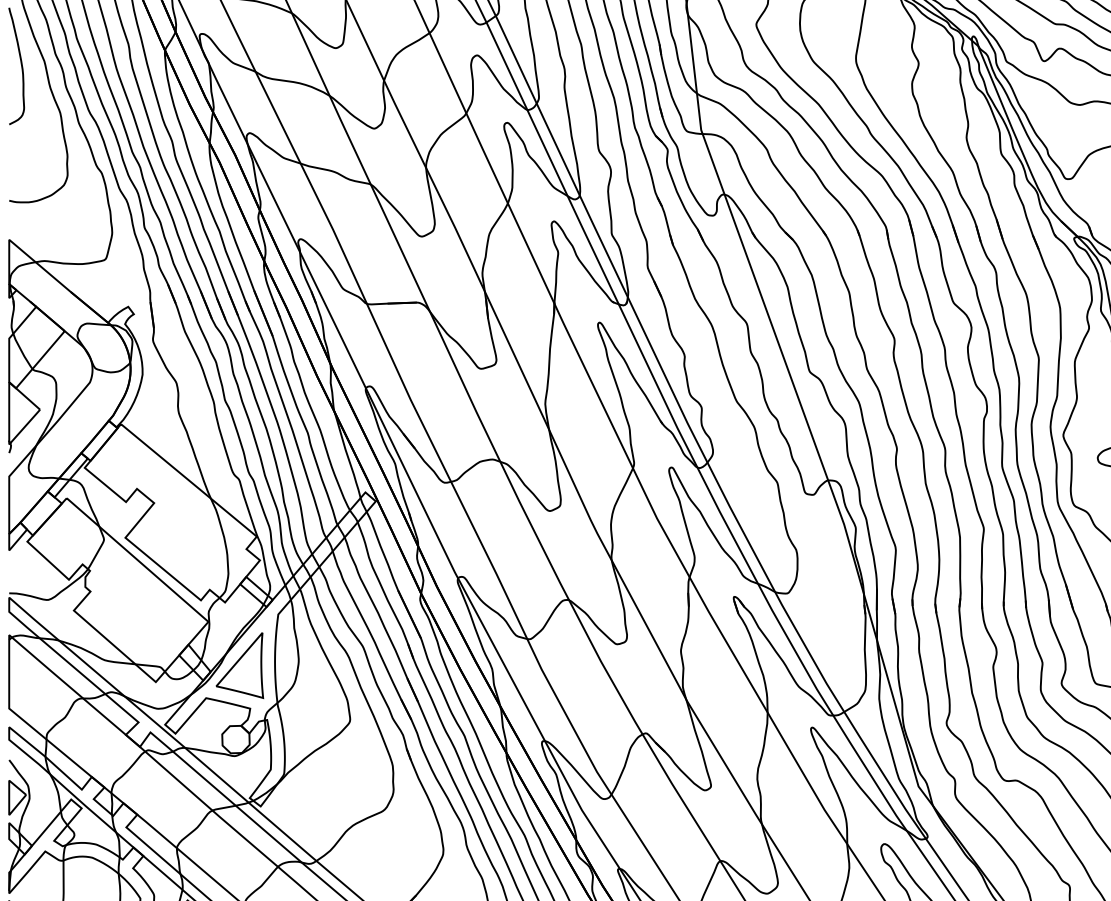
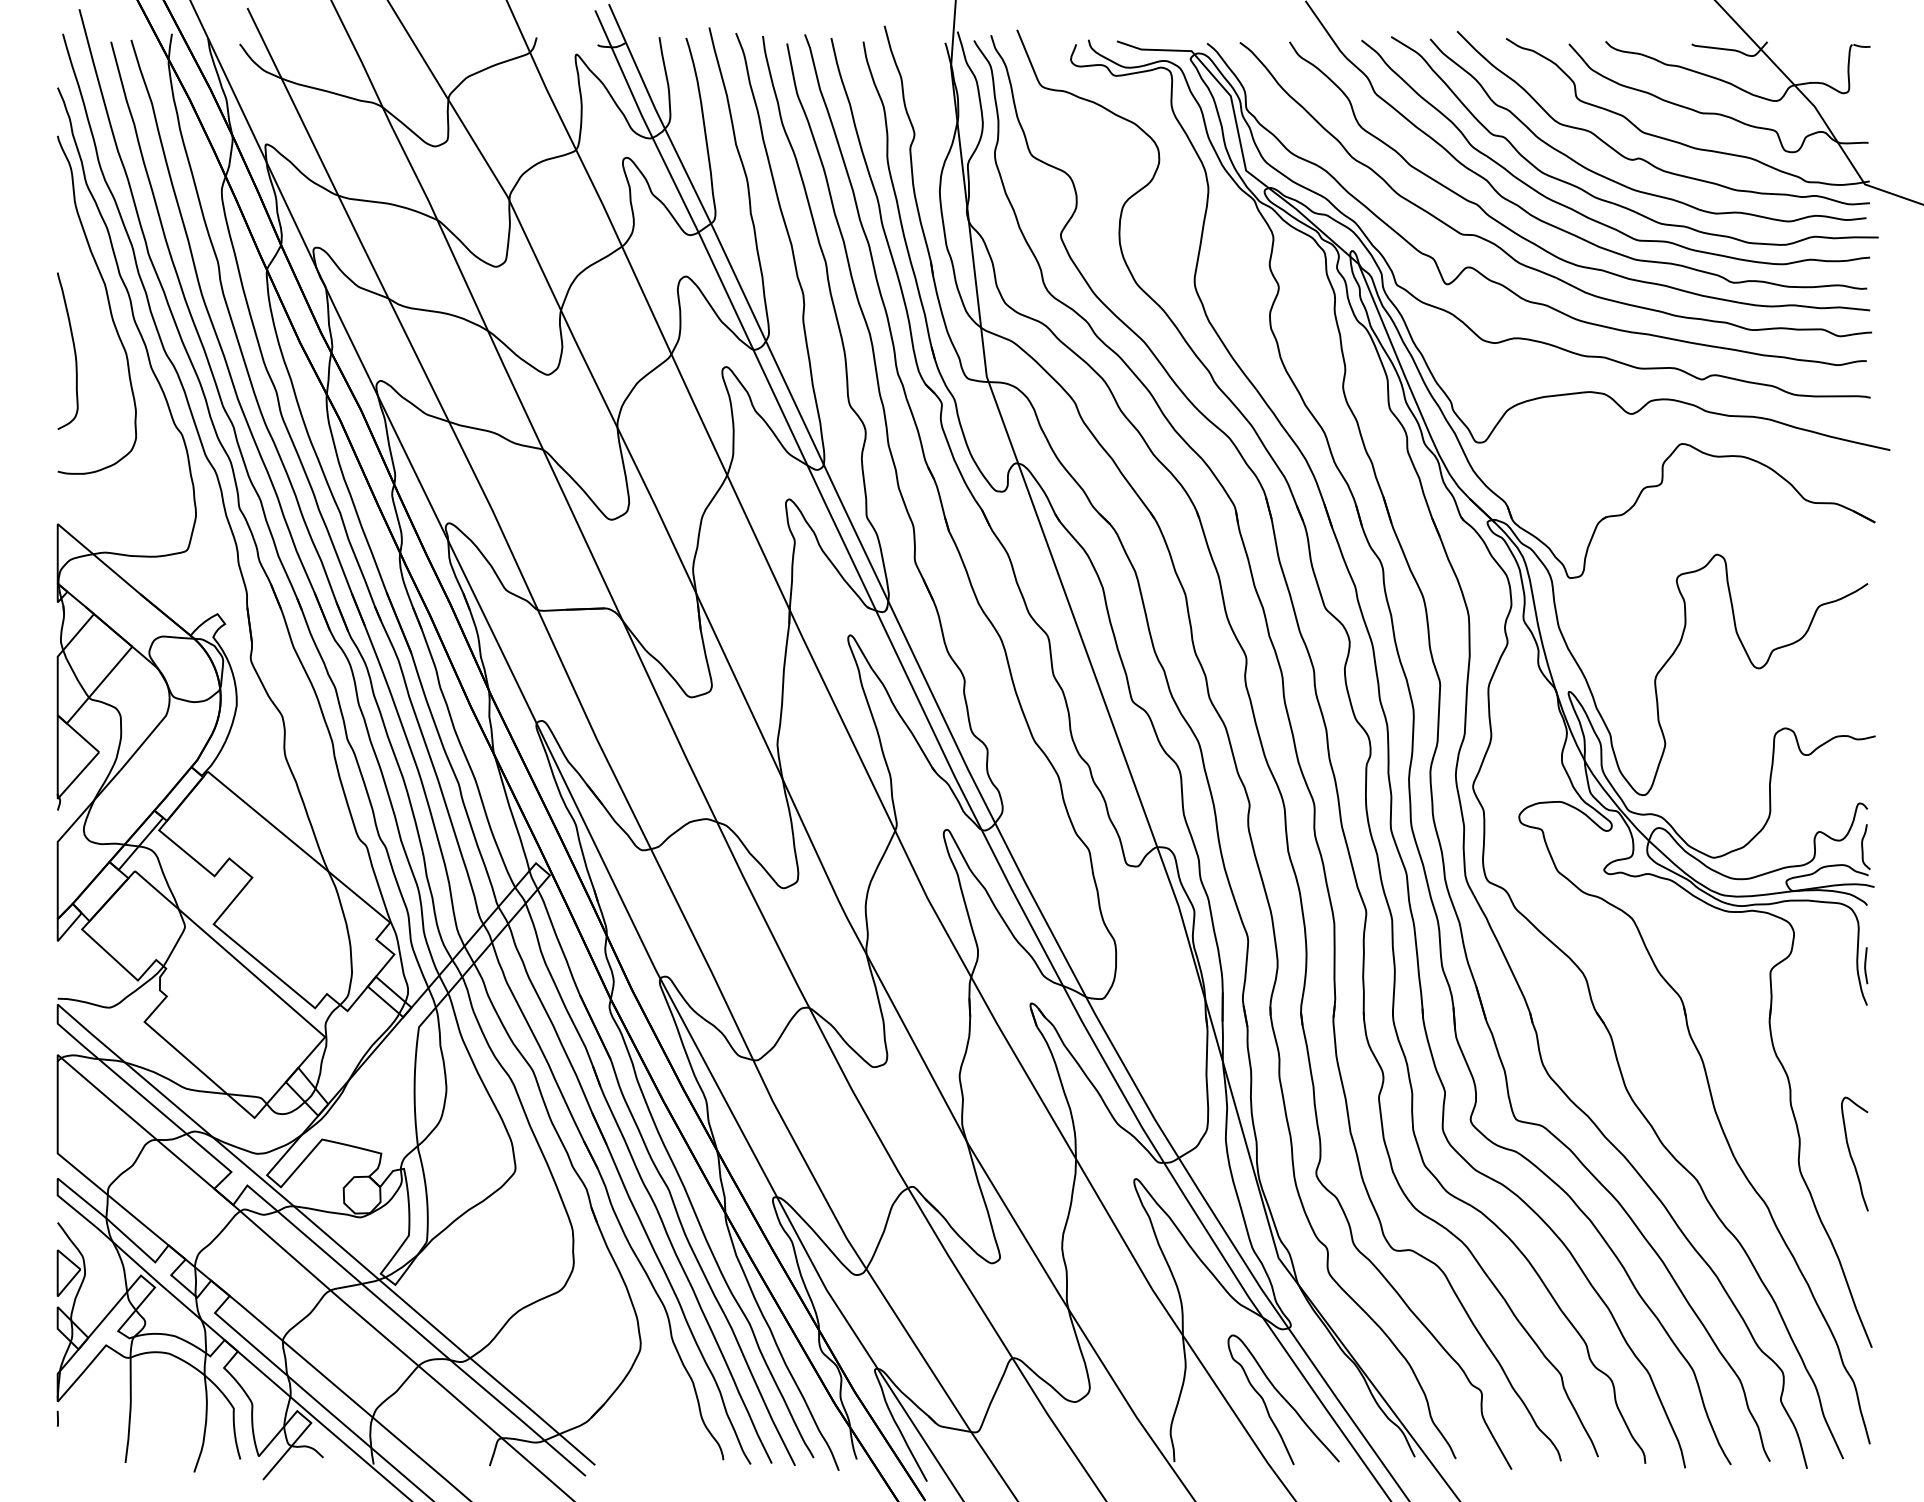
curve: (20, 65) -> (73, 349), moved
part: (239, 665) -> (367, 1095), removed

